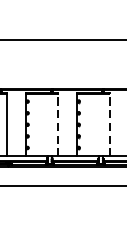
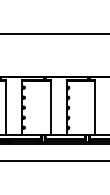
line: (58, 124) -> (50, 107), dashed -> solid
line: (109, 124) -> (94, 107), dashed -> solid

